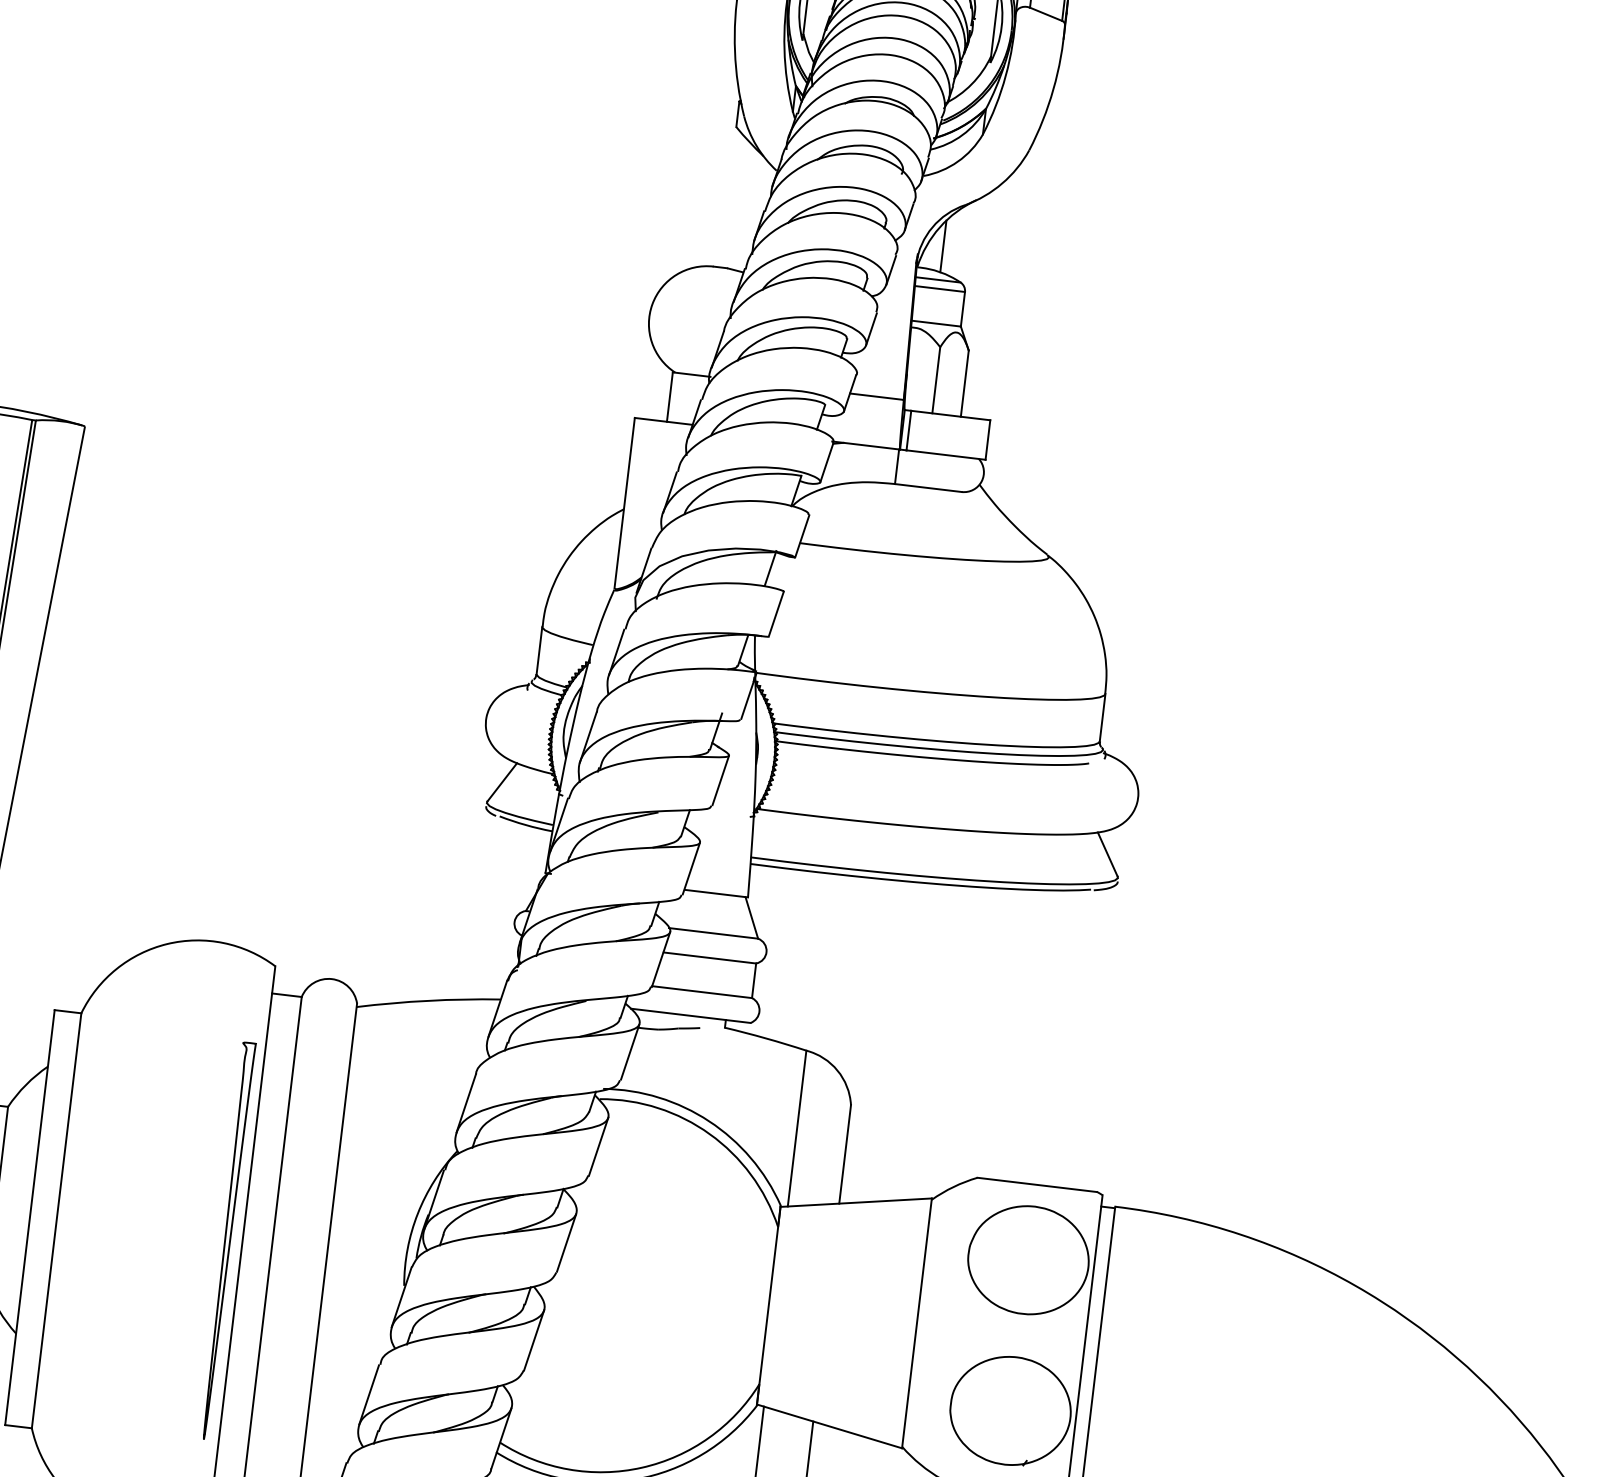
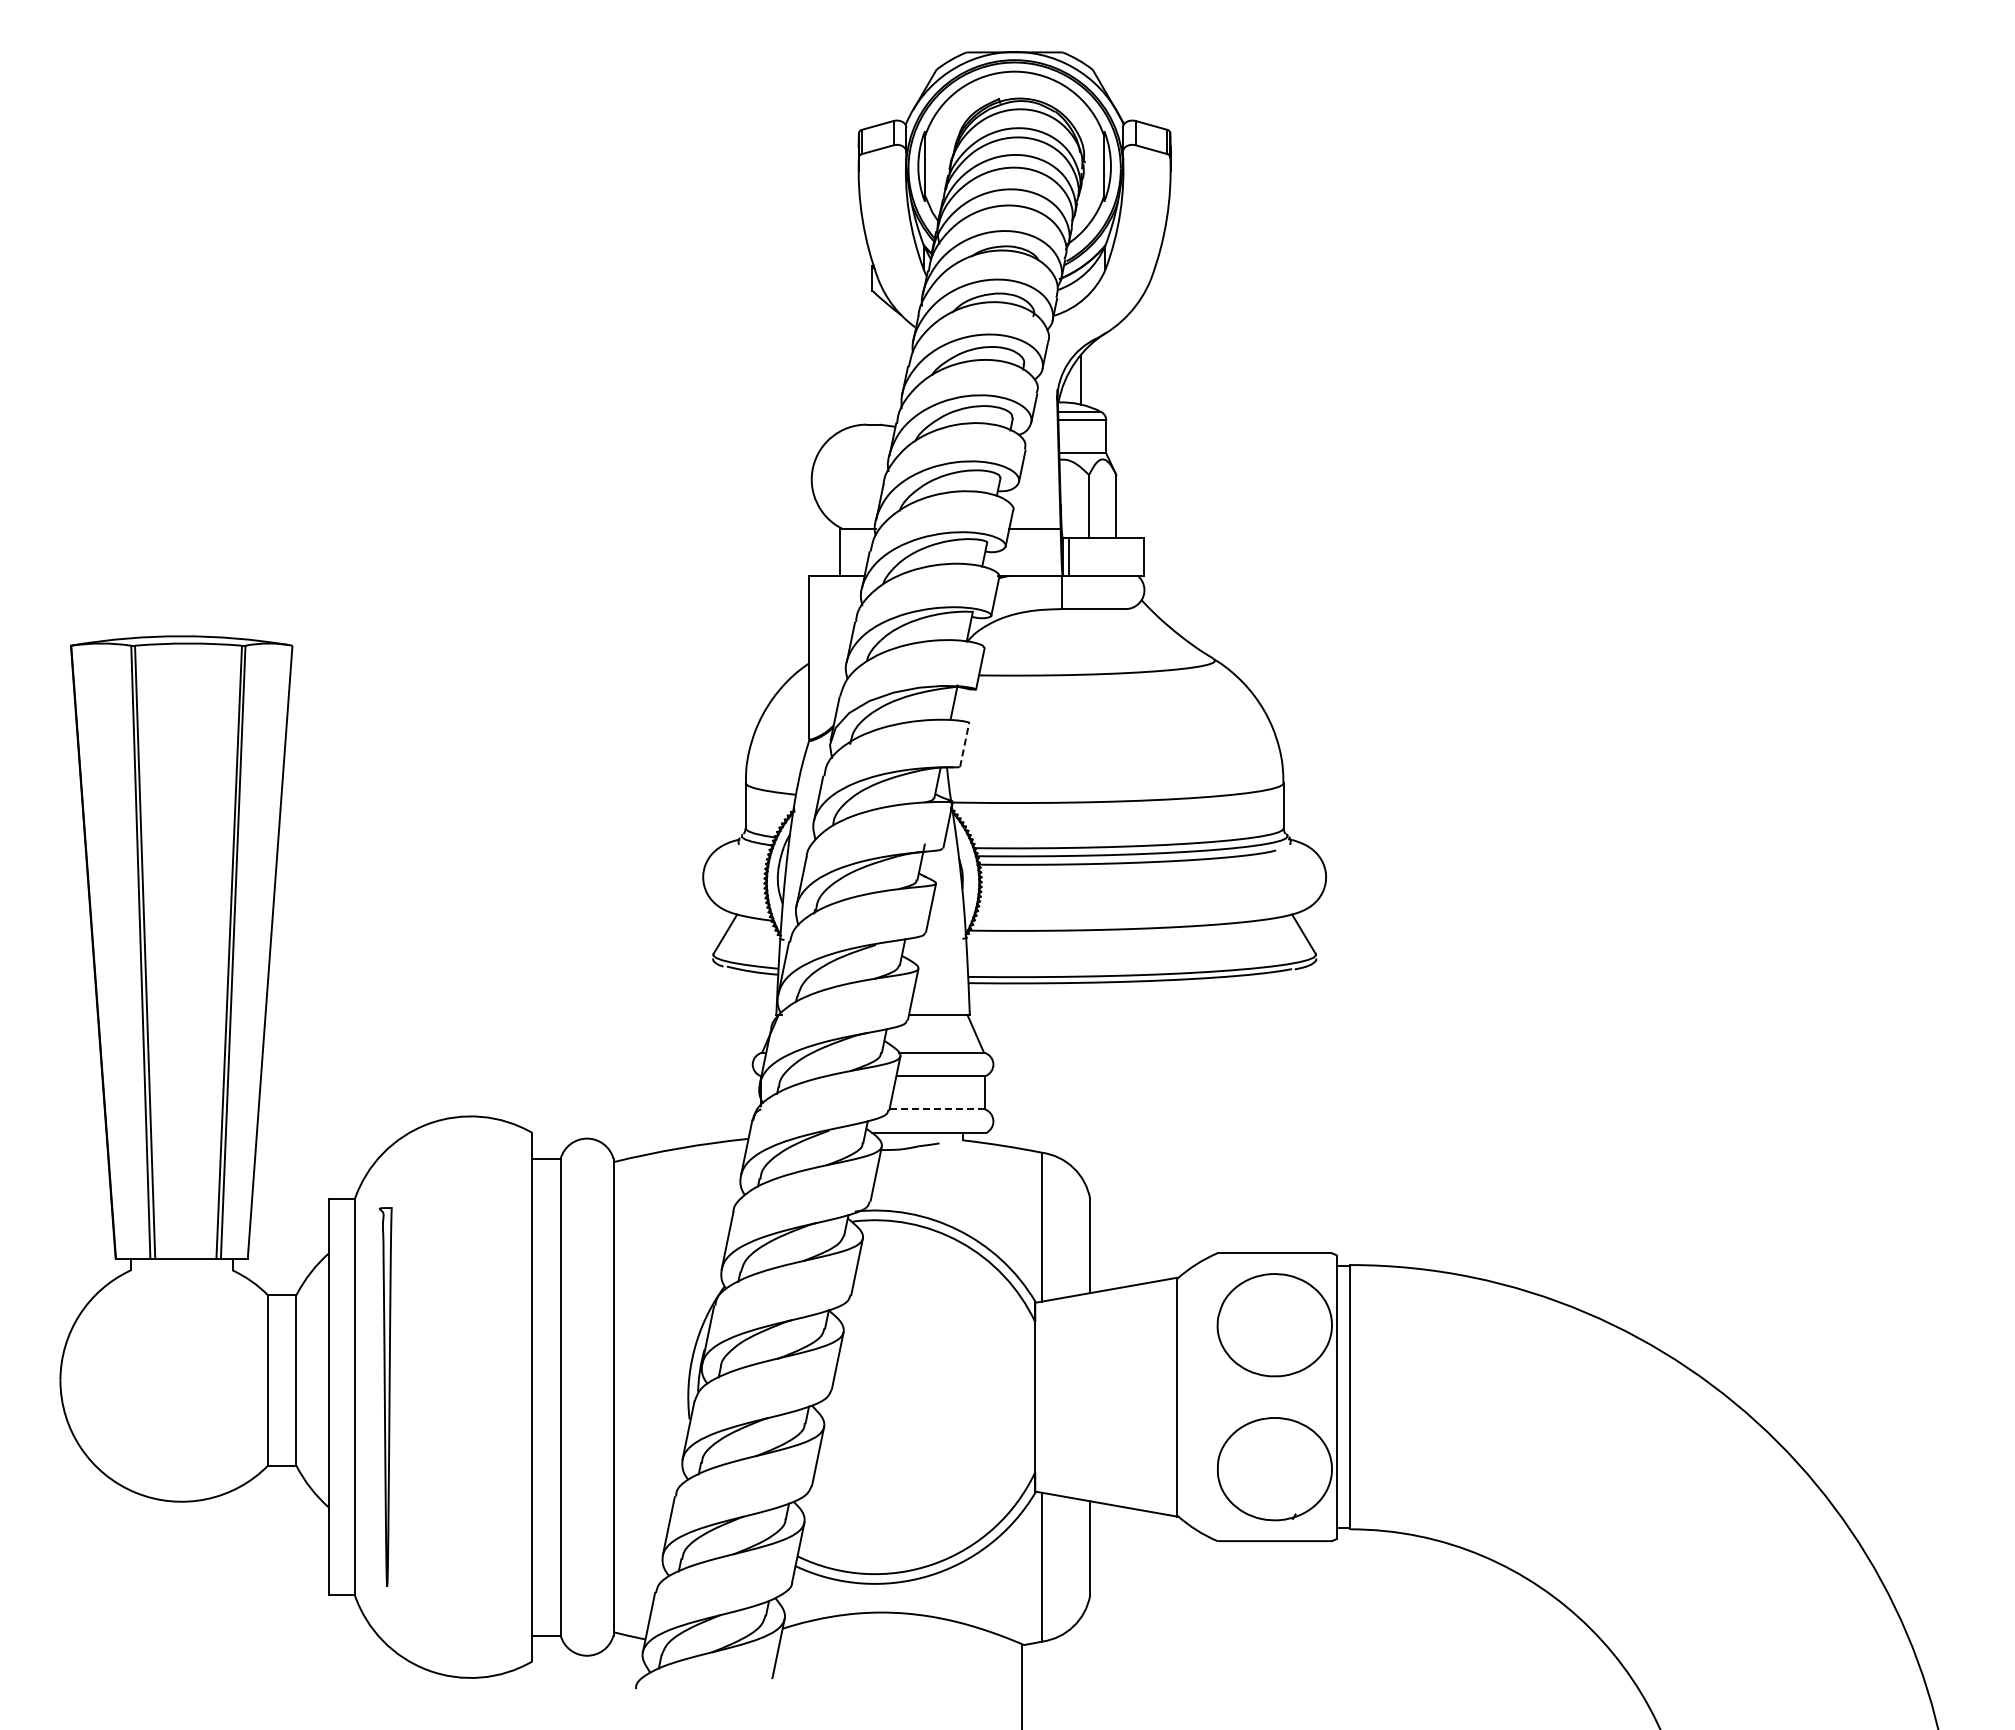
line: (776, 614) -> (964, 745), solid -> dashed
line: (702, 992) -> (937, 1109), solid -> dashed
curve: (225, 1240) -> (385, 1396), moved

